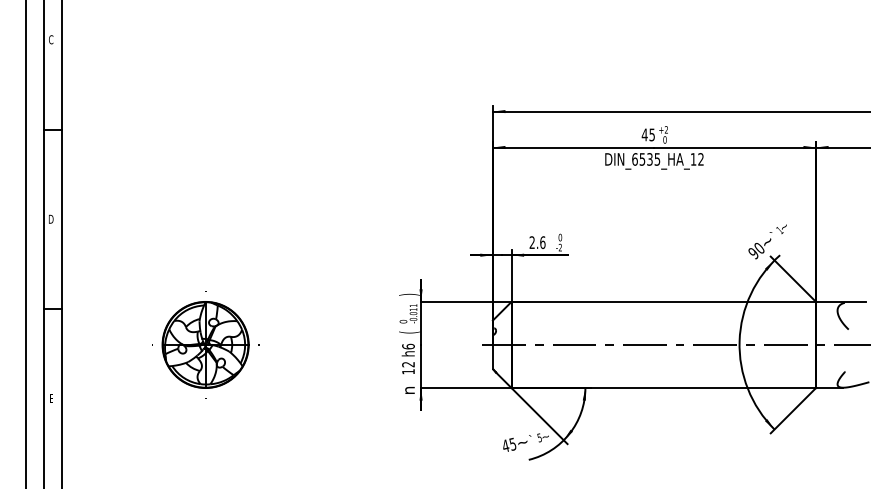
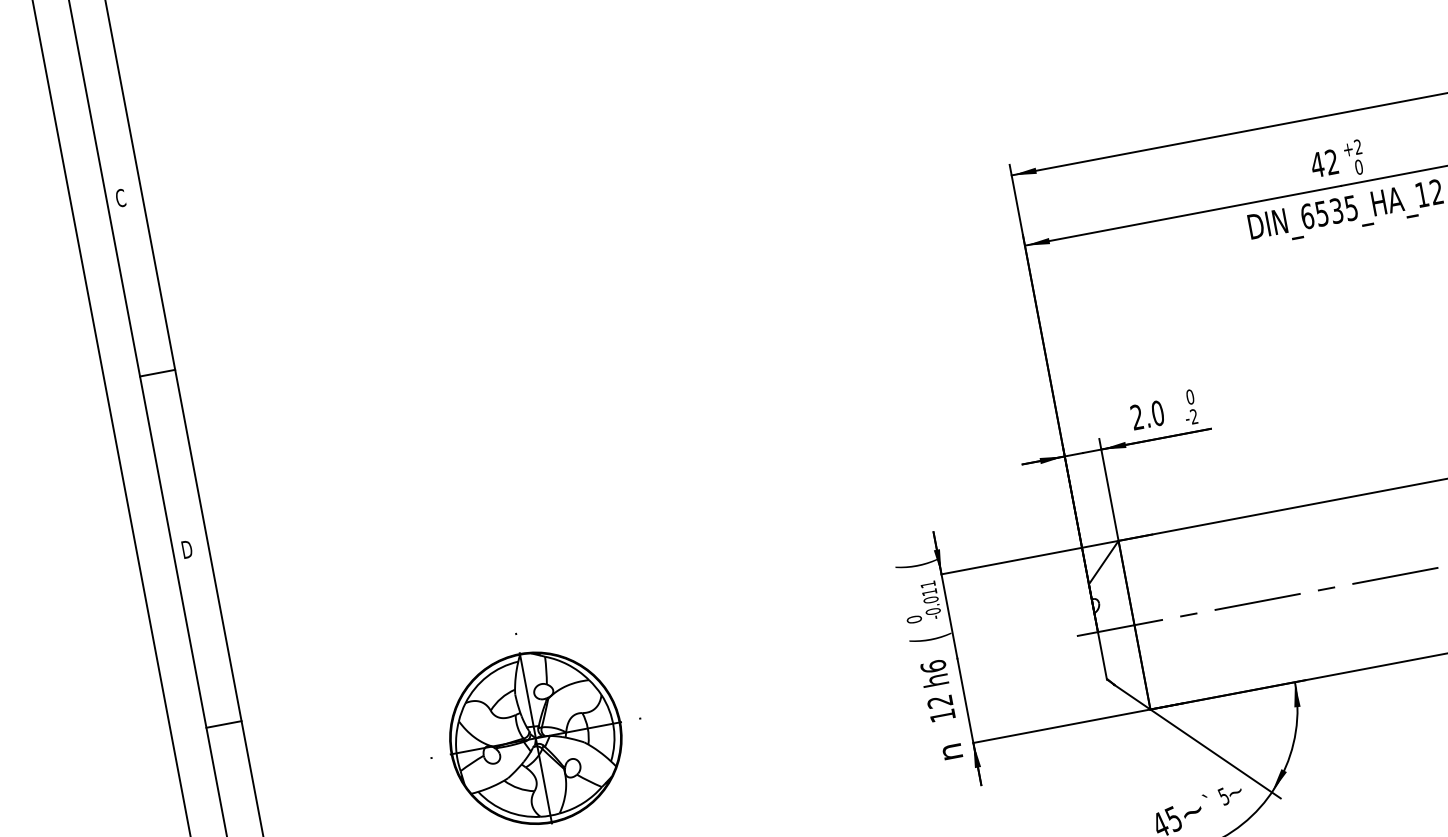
text: (651, 134) -> (1330, 161), 45 -> 42
text: (542, 242) -> (1157, 413), 2.6 -> 2.0
text: (409, 294) -> (916, 564), ) -> (

